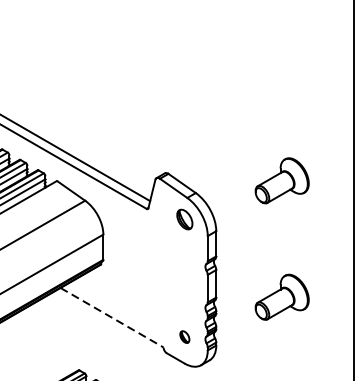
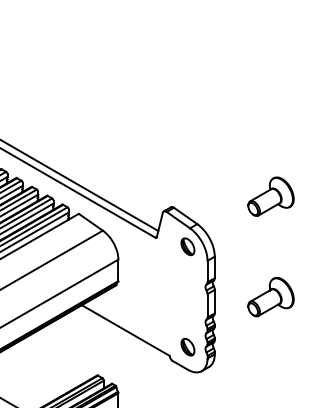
part: (281, 180) -> (270, 196), moved
part: (281, 297) -> (270, 297), moved
line: (111, 317) -> (125, 330), dashed -> solid
part: (184, 336) -> (187, 346), size x1.67

